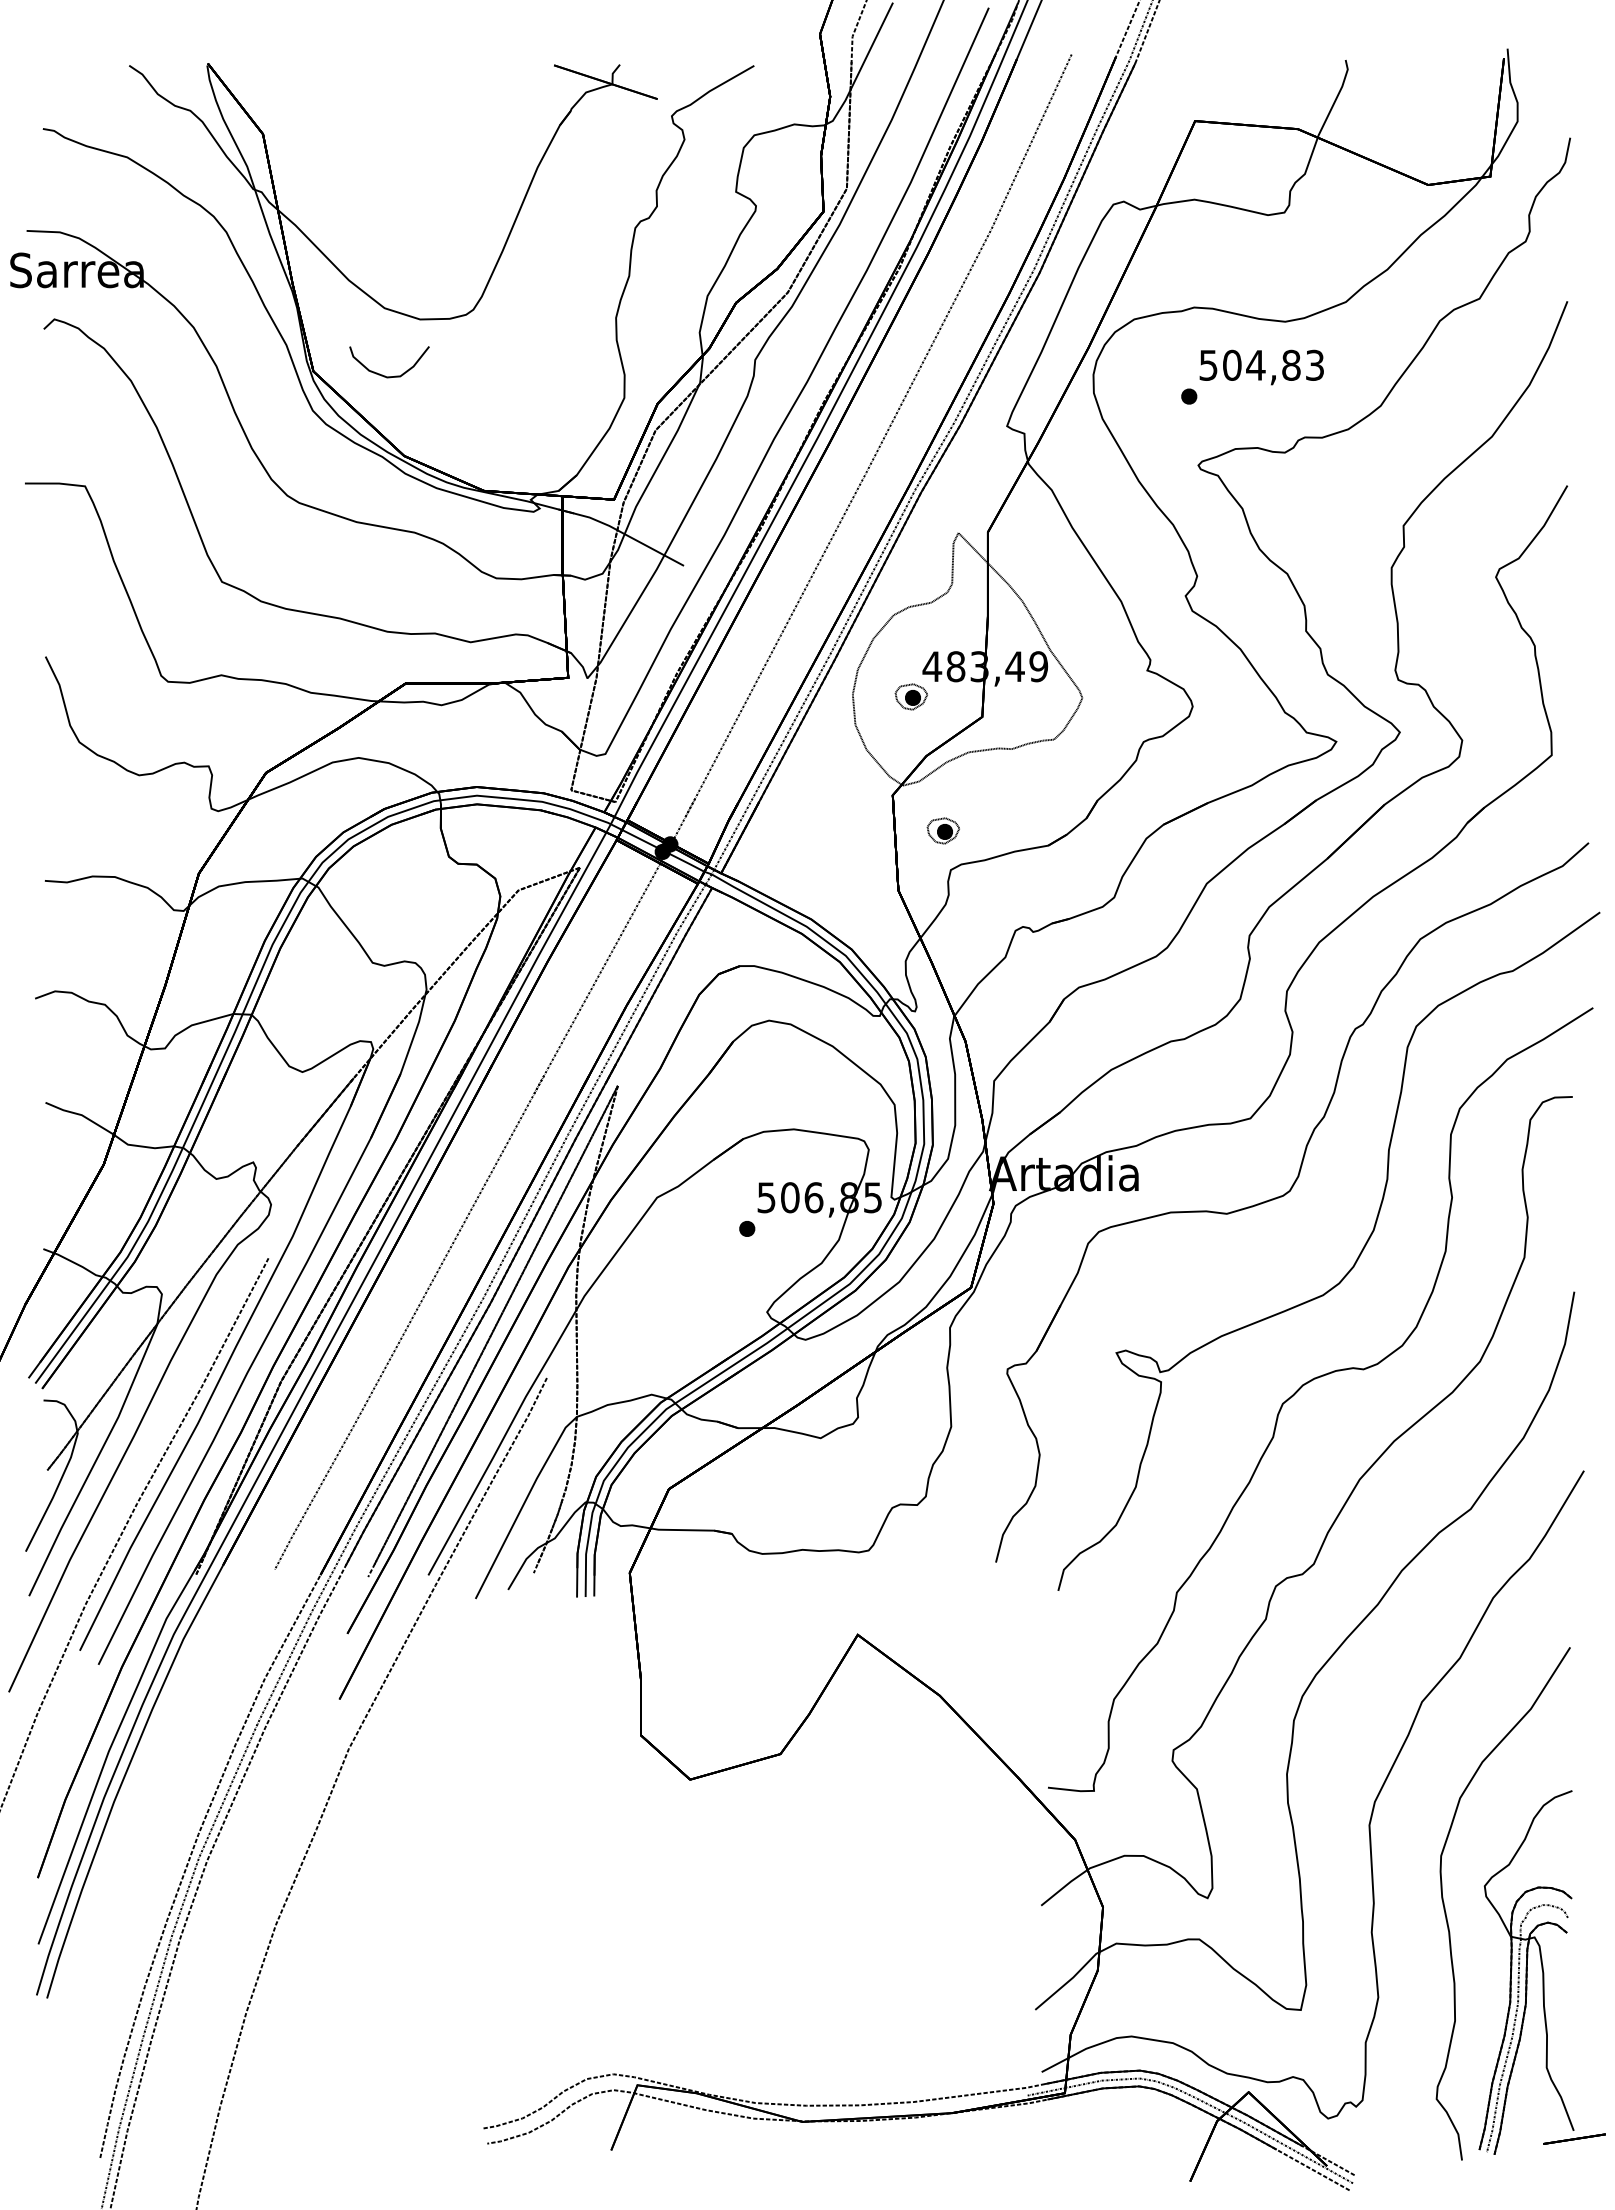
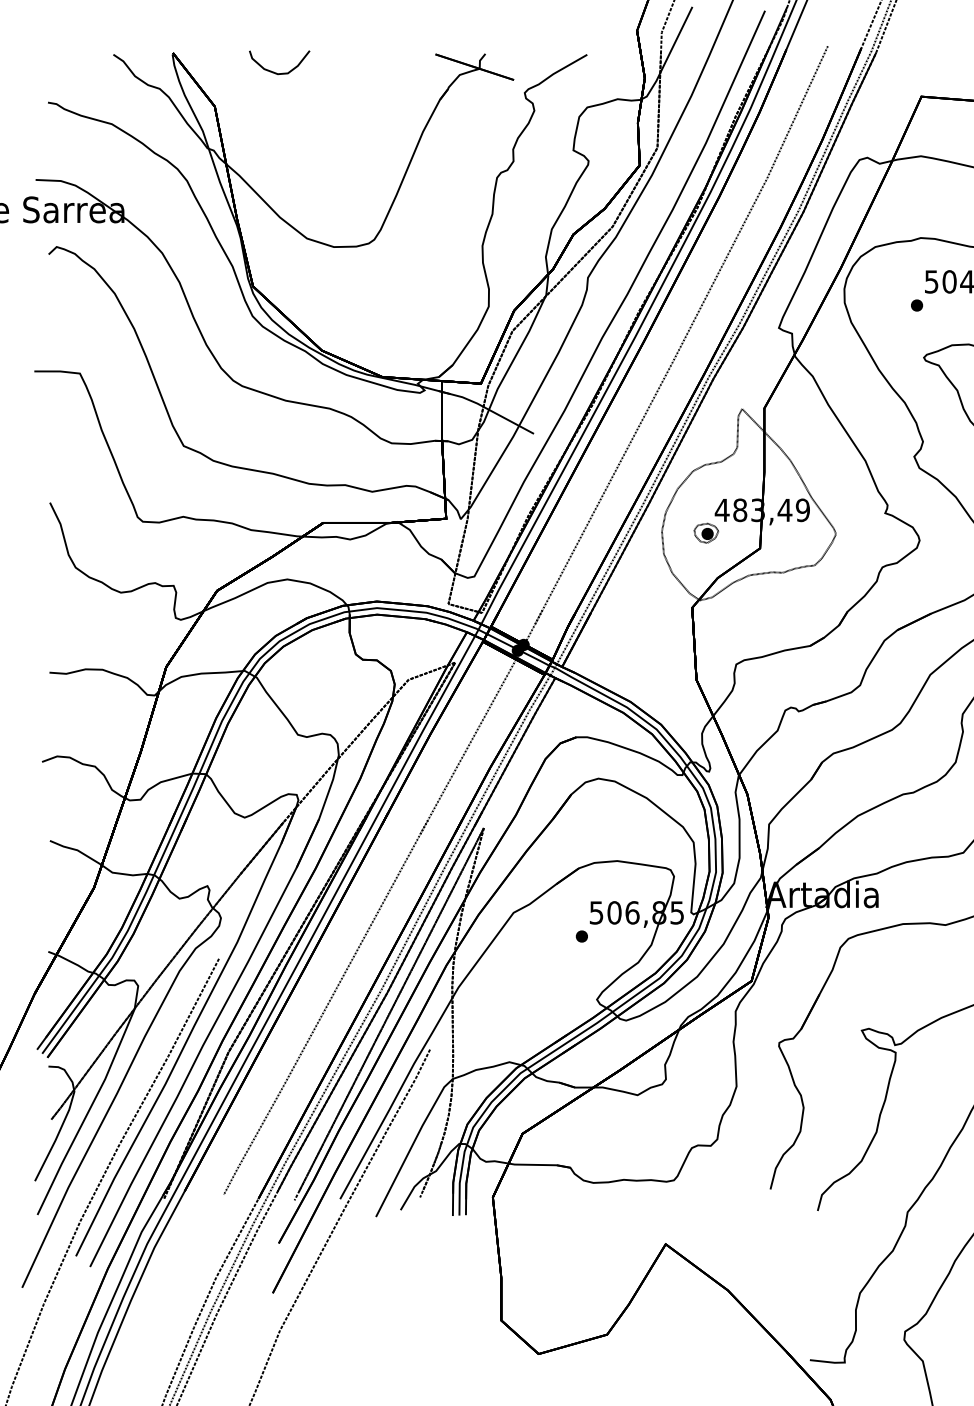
part: (385, 375) -> (276, 72), moved
part: (942, 830) -> (729, 634), removed

